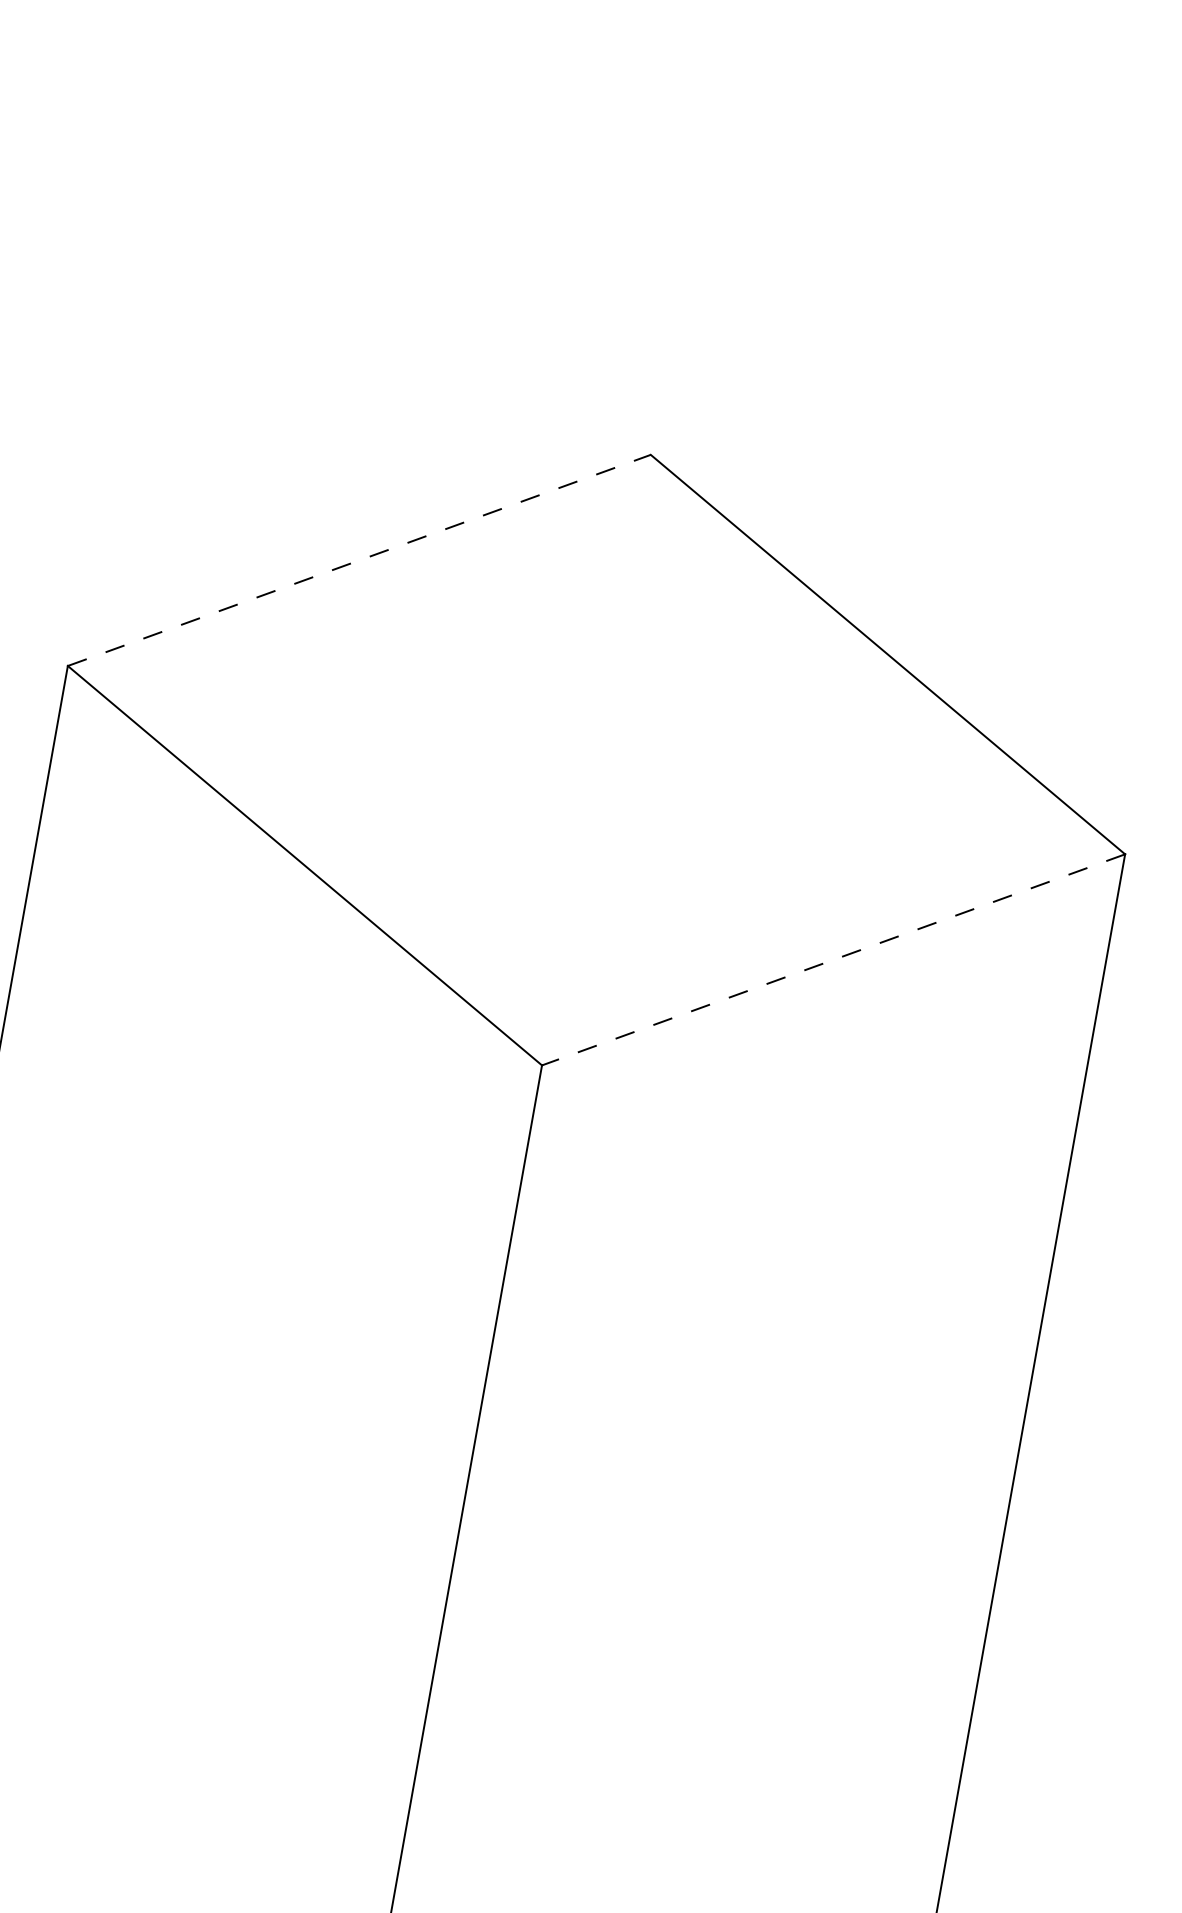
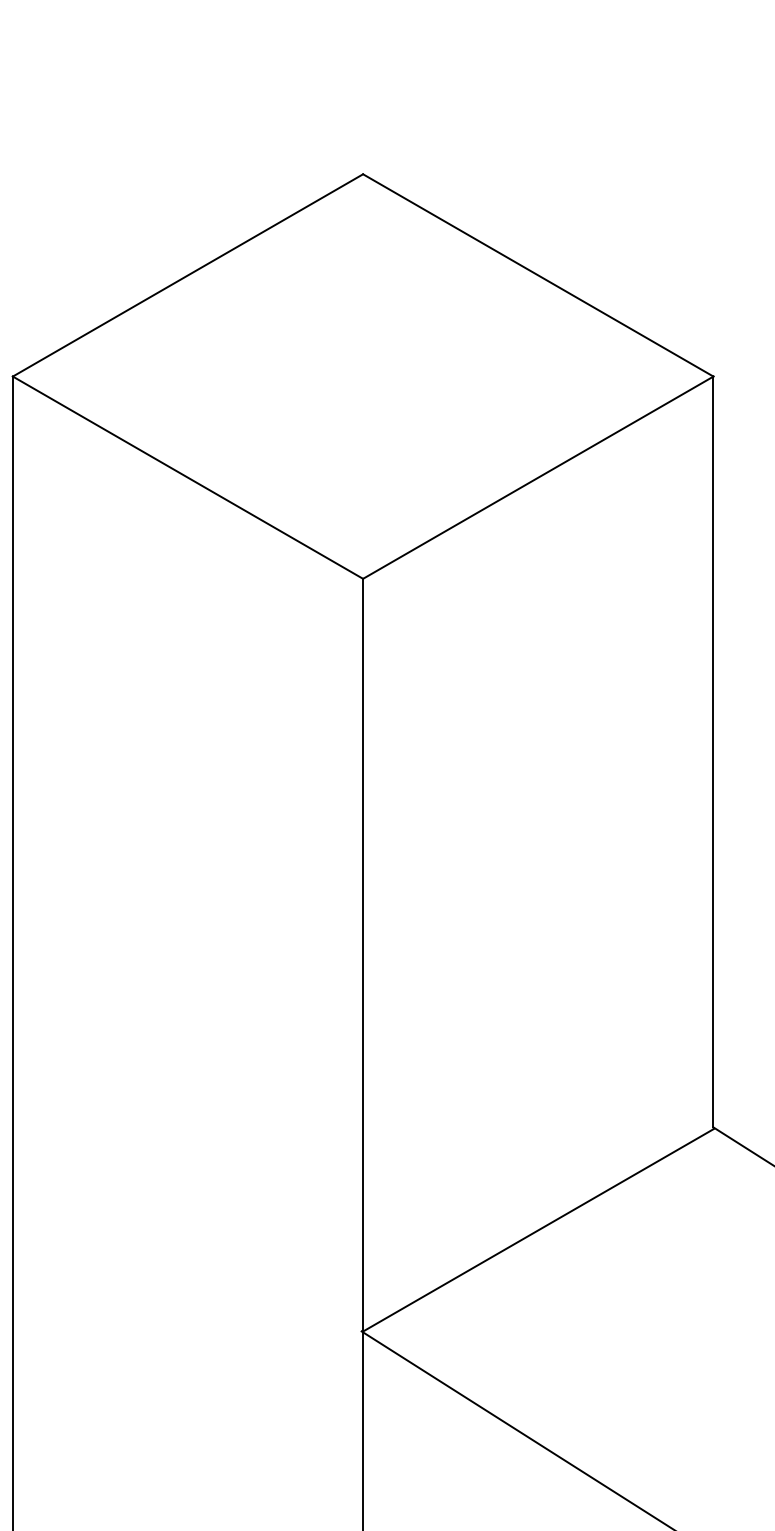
line: (360, 560) -> (188, 275), dashed -> solid
line: (832, 959) -> (537, 477), dashed -> solid

